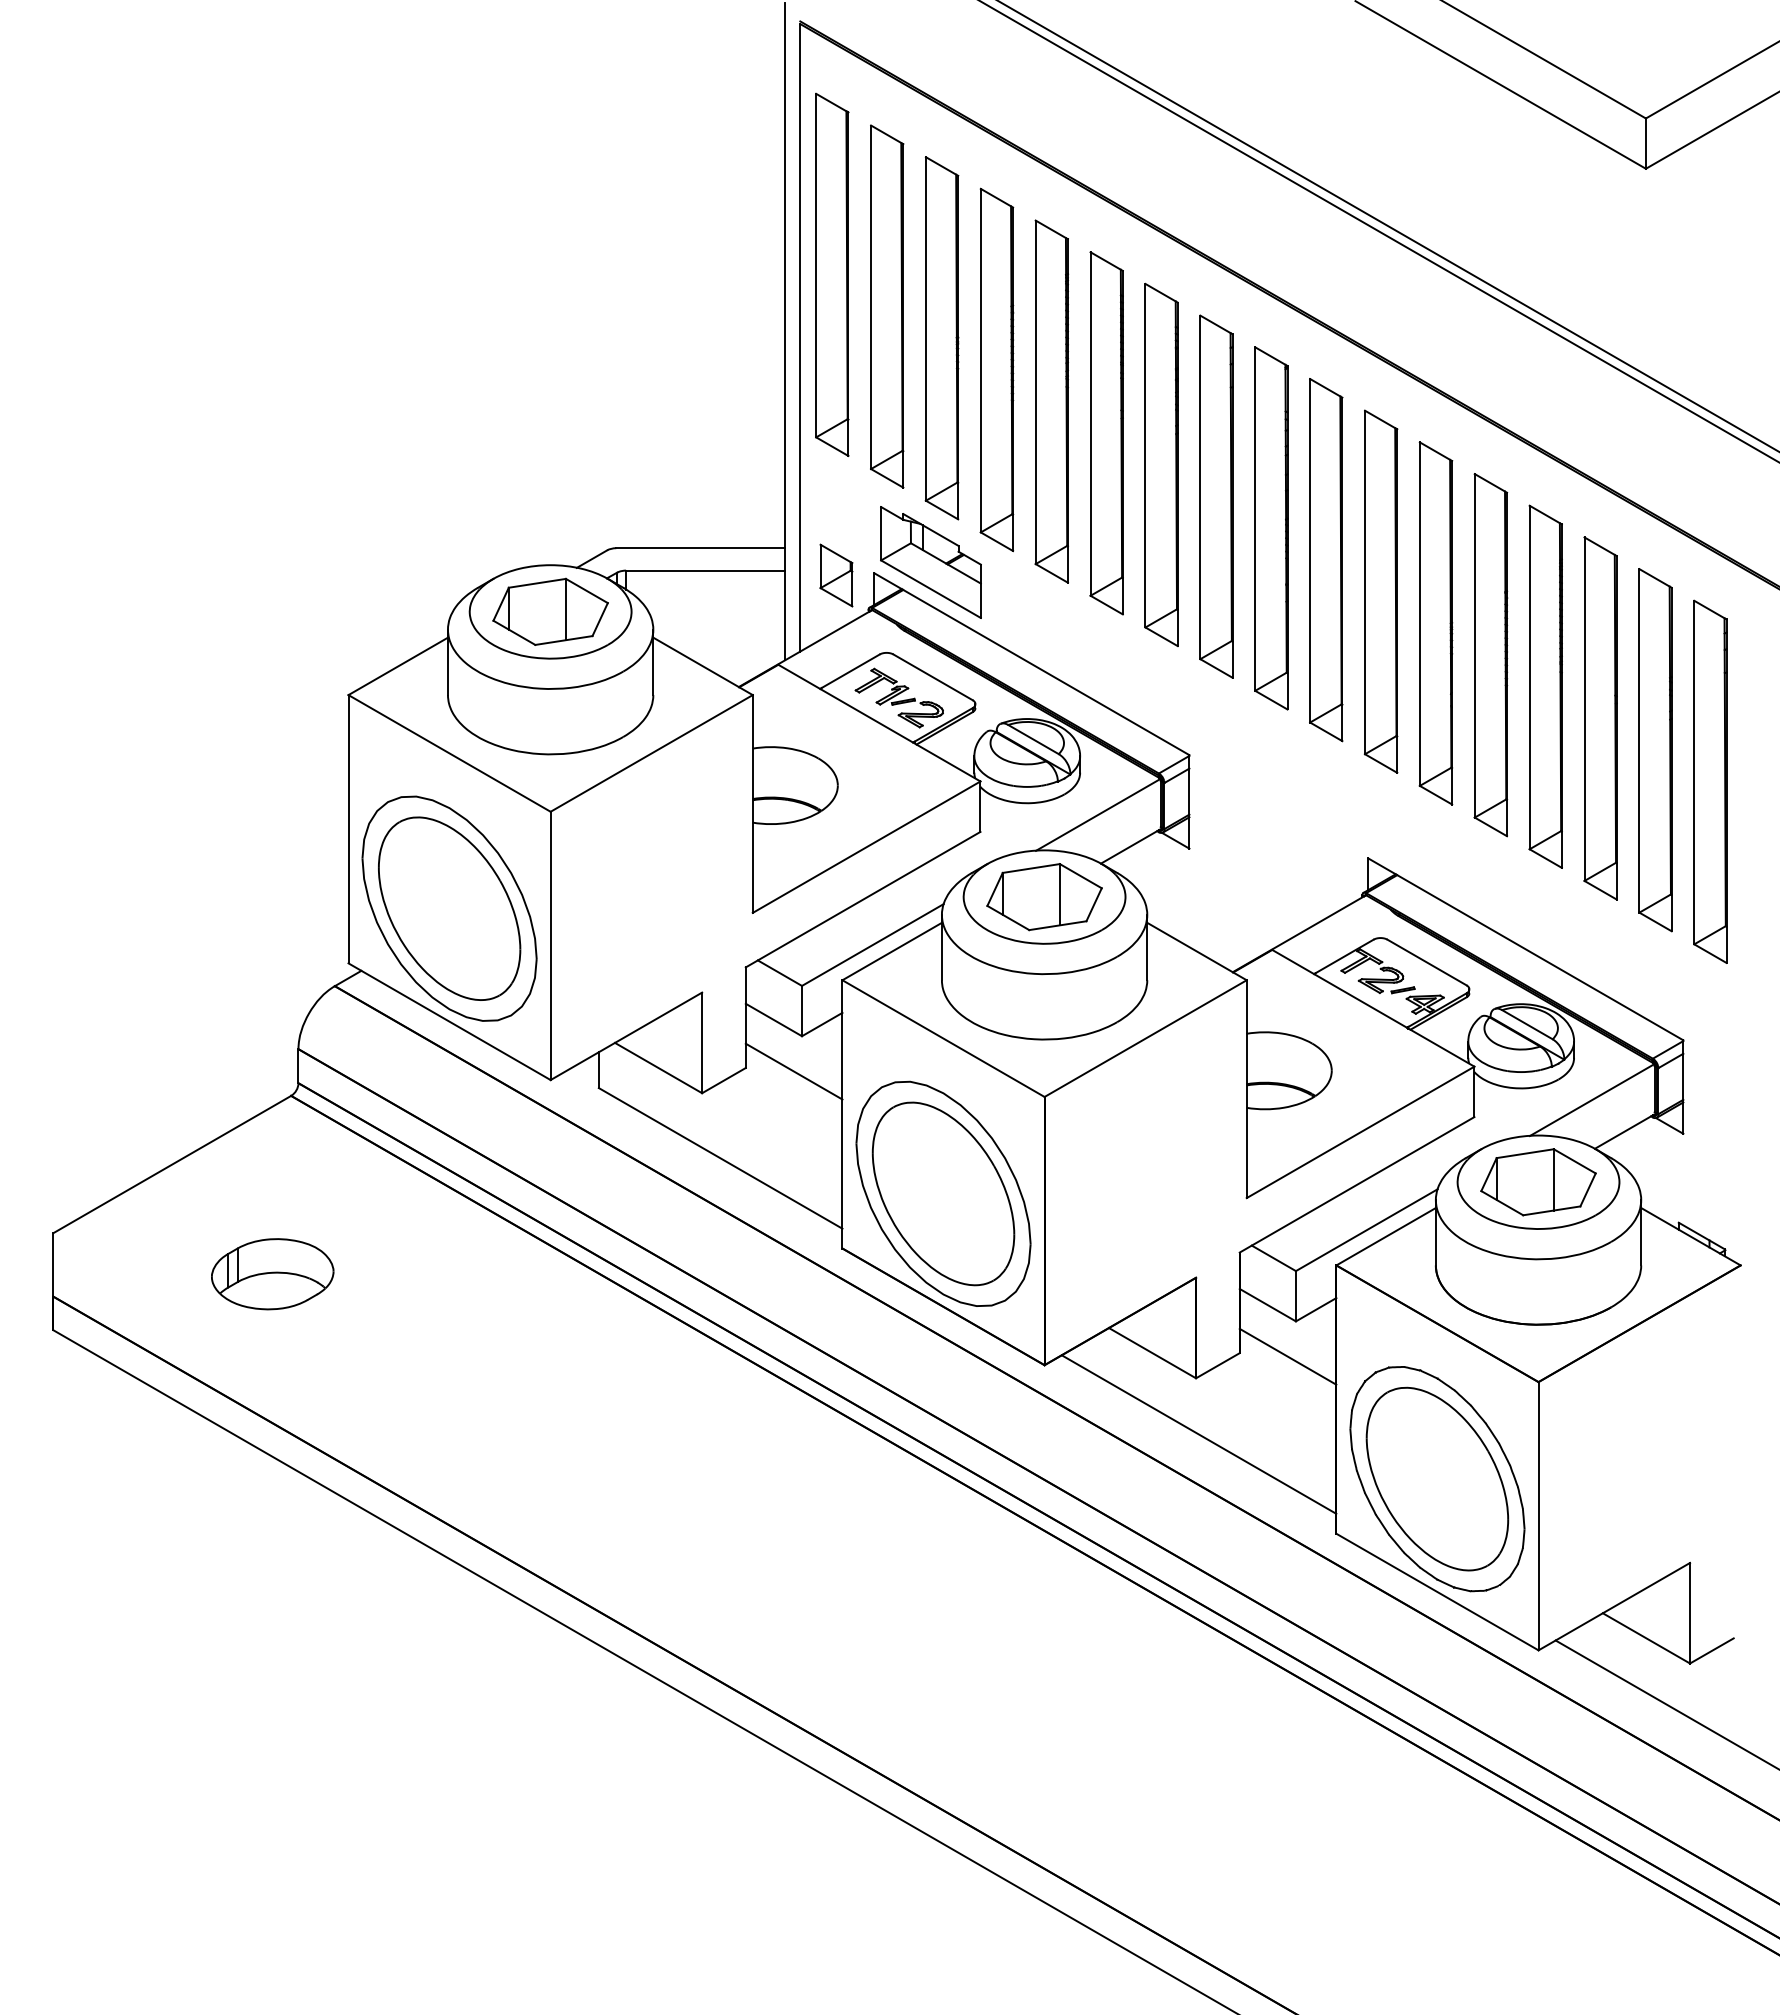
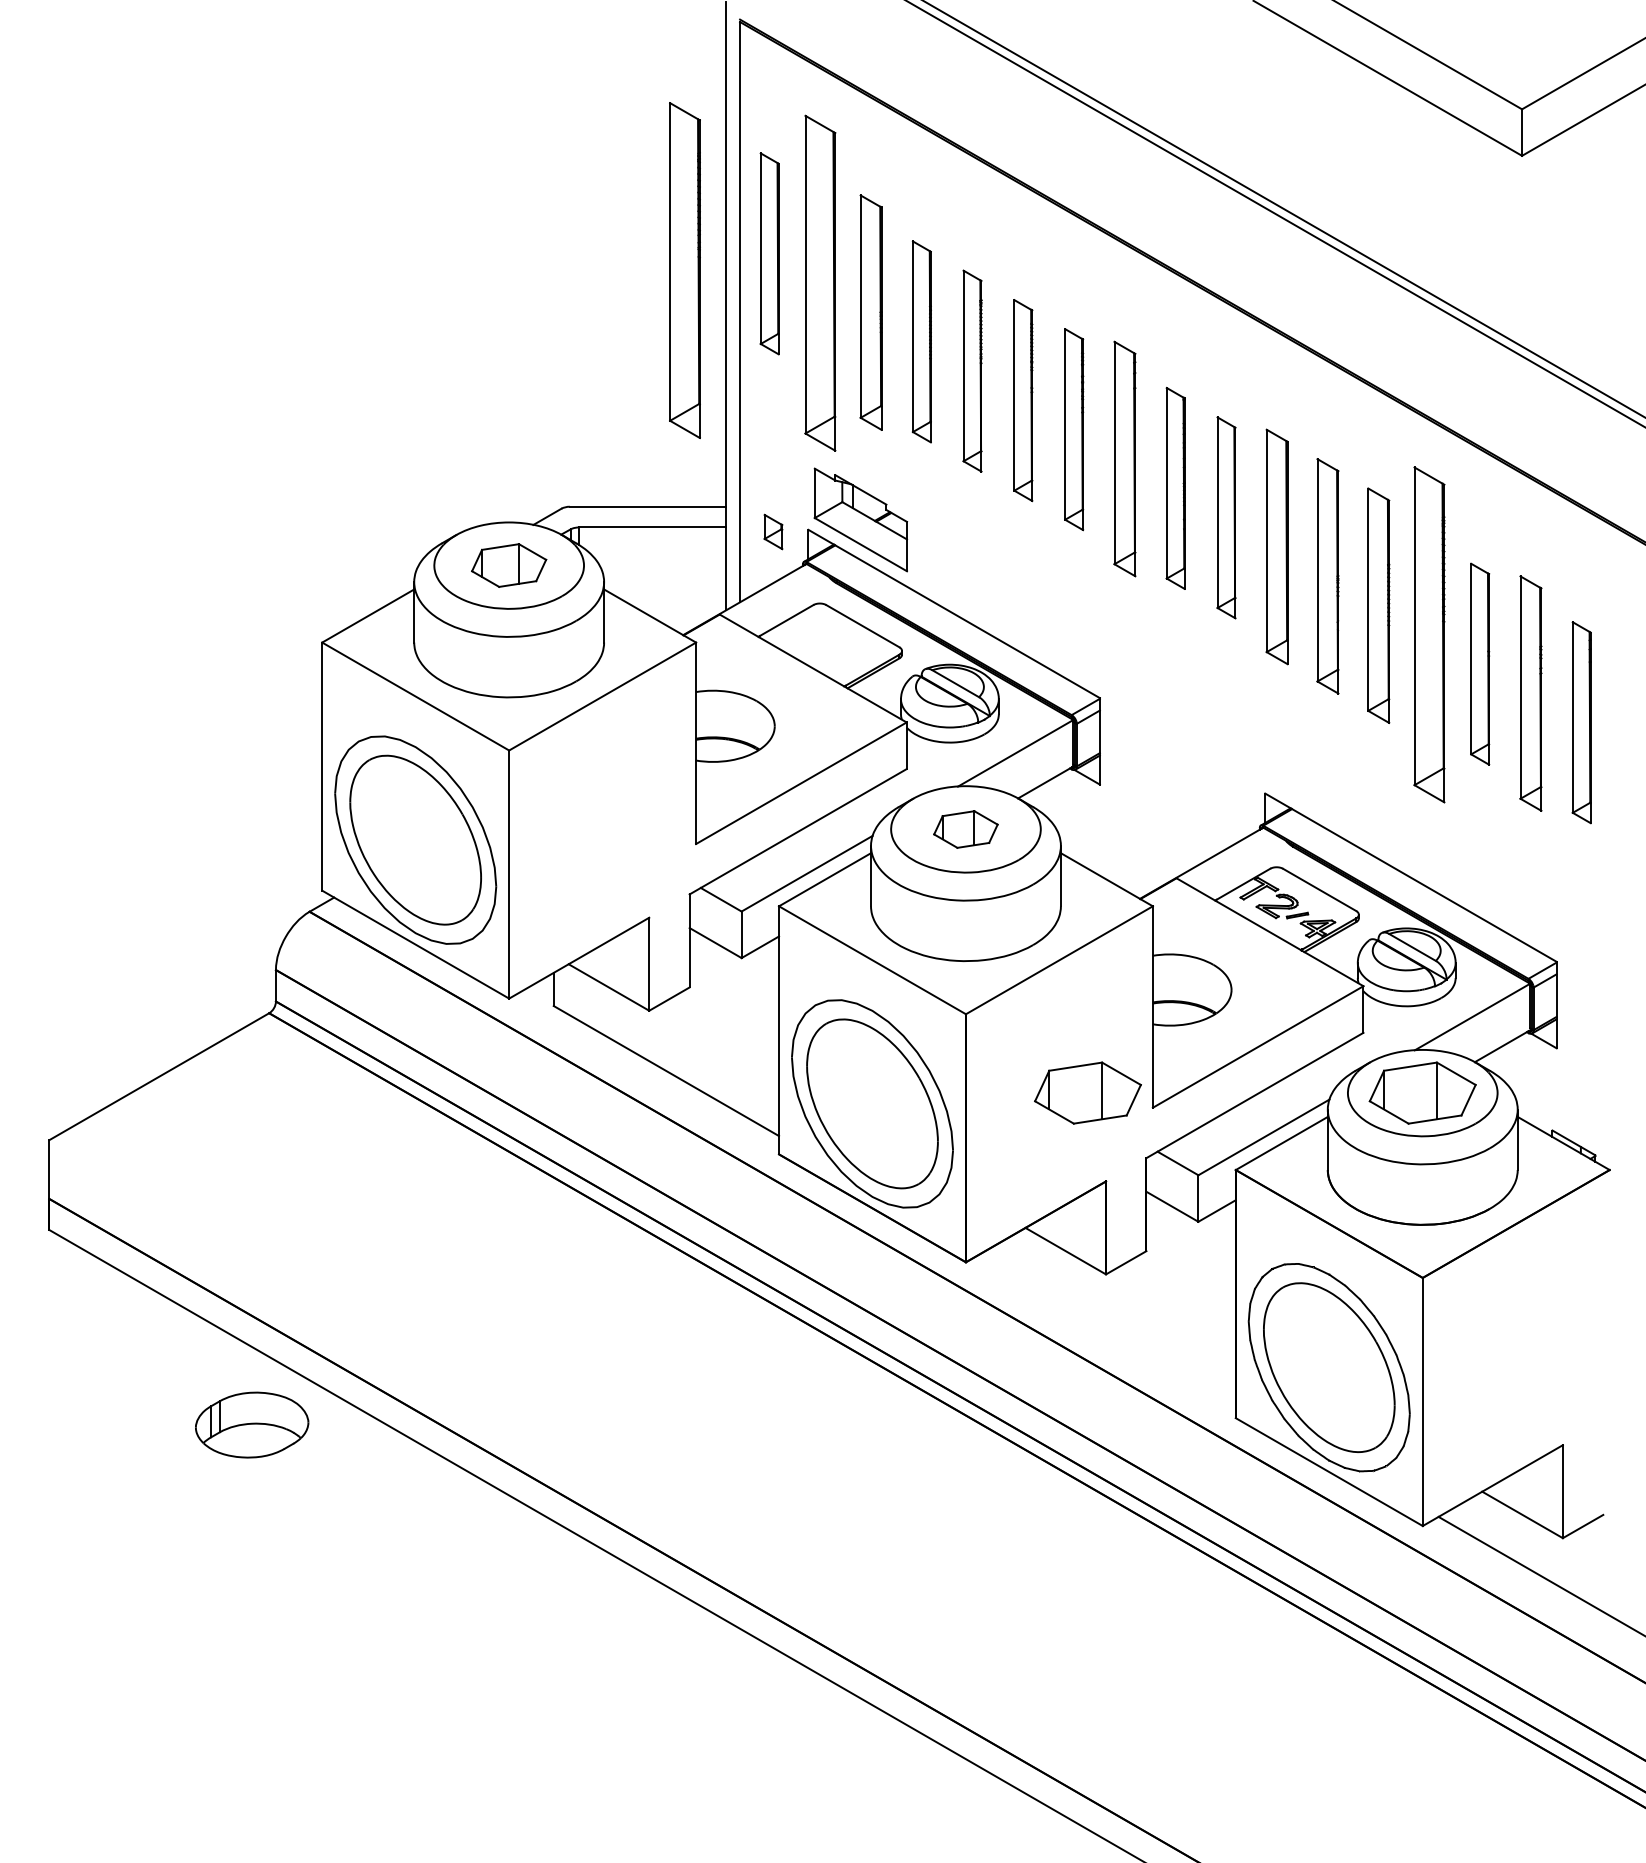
part: (832, 274) -> (769, 253), size x0.6
part: (740, 292) -> (684, 270), added
part: (941, 338) -> (870, 312), size x0.7
part: (996, 369) -> (921, 341), size x0.6
part: (1051, 401) -> (972, 371), size x0.6
part: (1106, 433) -> (1023, 400), size x0.6
part: (1161, 464) -> (1074, 429), size x0.6
part: (1216, 496) -> (1124, 458), size x0.7
part: (1271, 528) -> (1175, 488), size x0.6
part: (1326, 560) -> (1226, 518), size x0.6
part: (836, 575) -> (773, 531), size x0.6
part: (1380, 591) -> (1276, 546), size x0.7
part: (550, 611) -> (509, 565), size x0.7
part: (1435, 623) -> (1327, 576), size x0.7
part: (1490, 655) -> (1378, 605), size x0.7
part: (898, 697) -> (830, 644), removed
part: (1600, 718) -> (1480, 664), size x0.6
part: (1655, 750) -> (1530, 693), size x0.7
part: (1710, 781) -> (1581, 722), size x0.6
part: (1044, 897) -> (965, 829), size x0.6
line: (793, 1071) -> (733, 990), removed
part: (1176, 1182) -> (1087, 1093), added
part: (272, 1274) -> (251, 1425), moved
line: (1287, 1356) -> (1190, 1254), removed
line: (1198, 1434) -> (1108, 1326), removed

